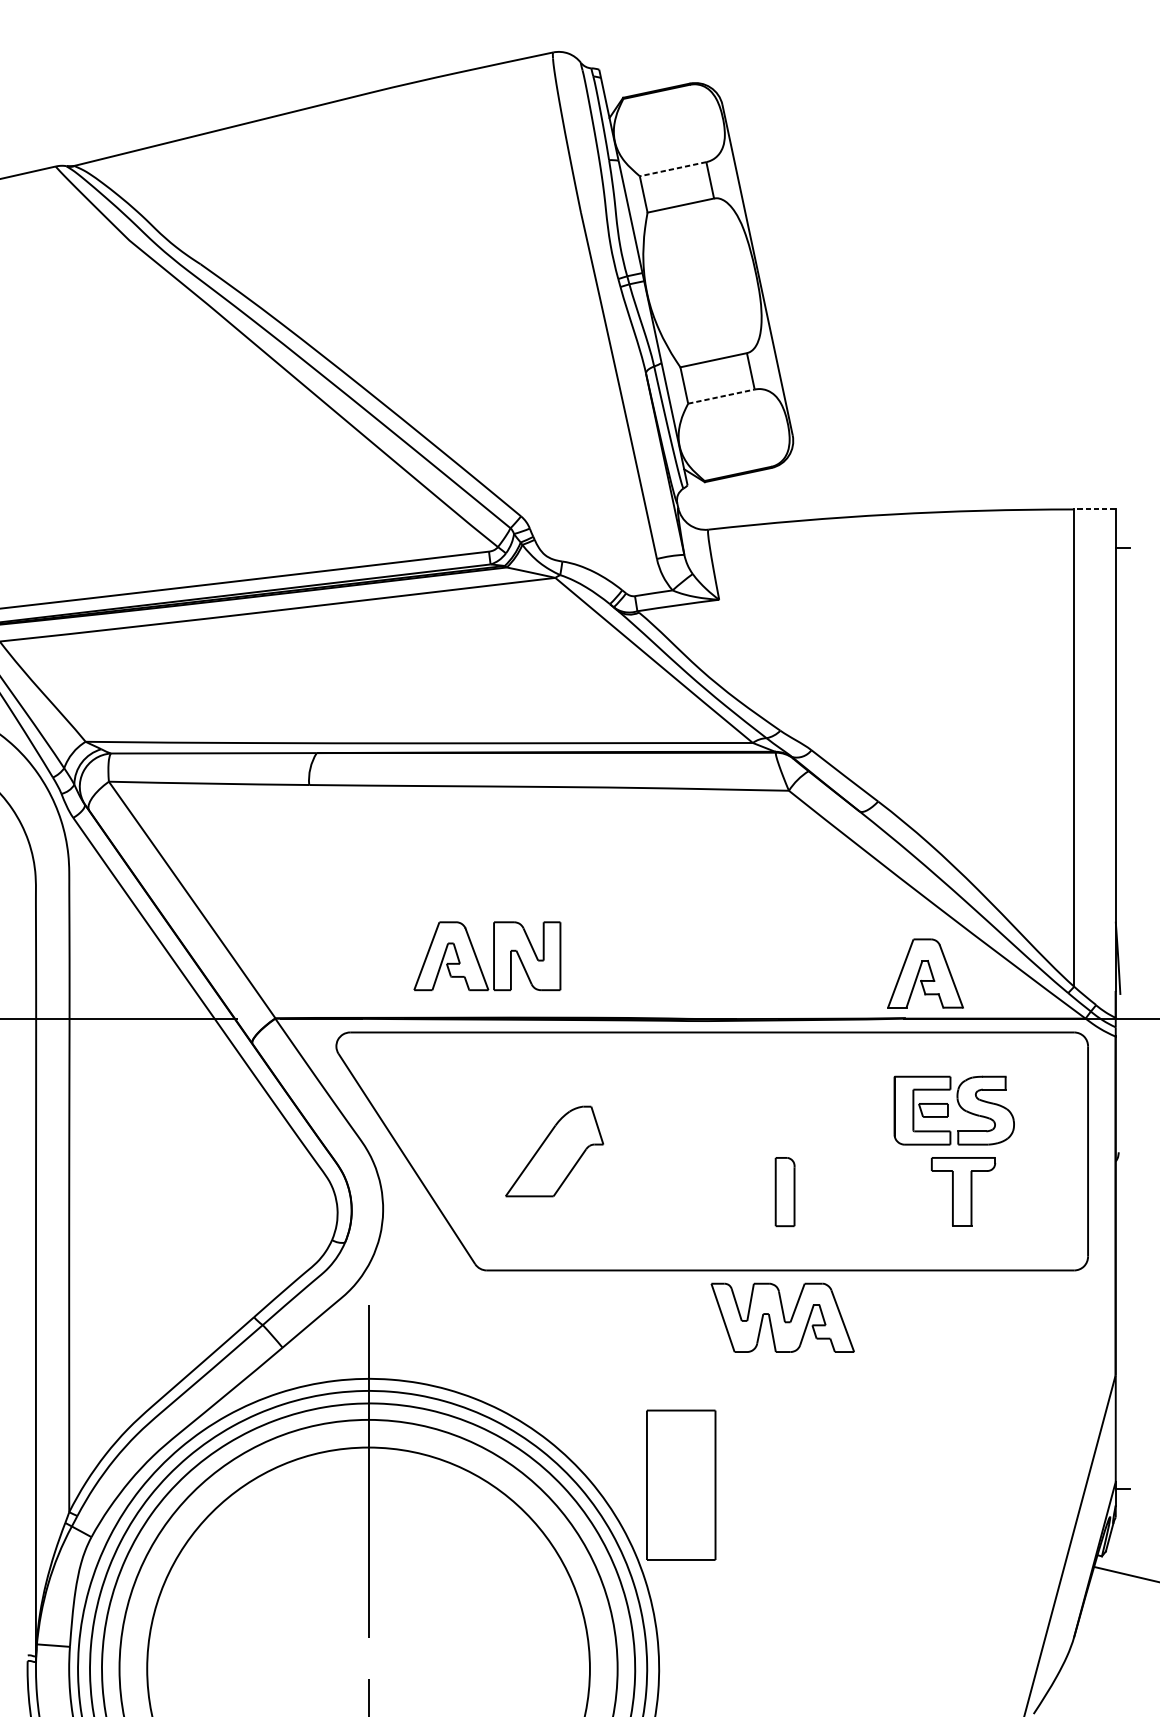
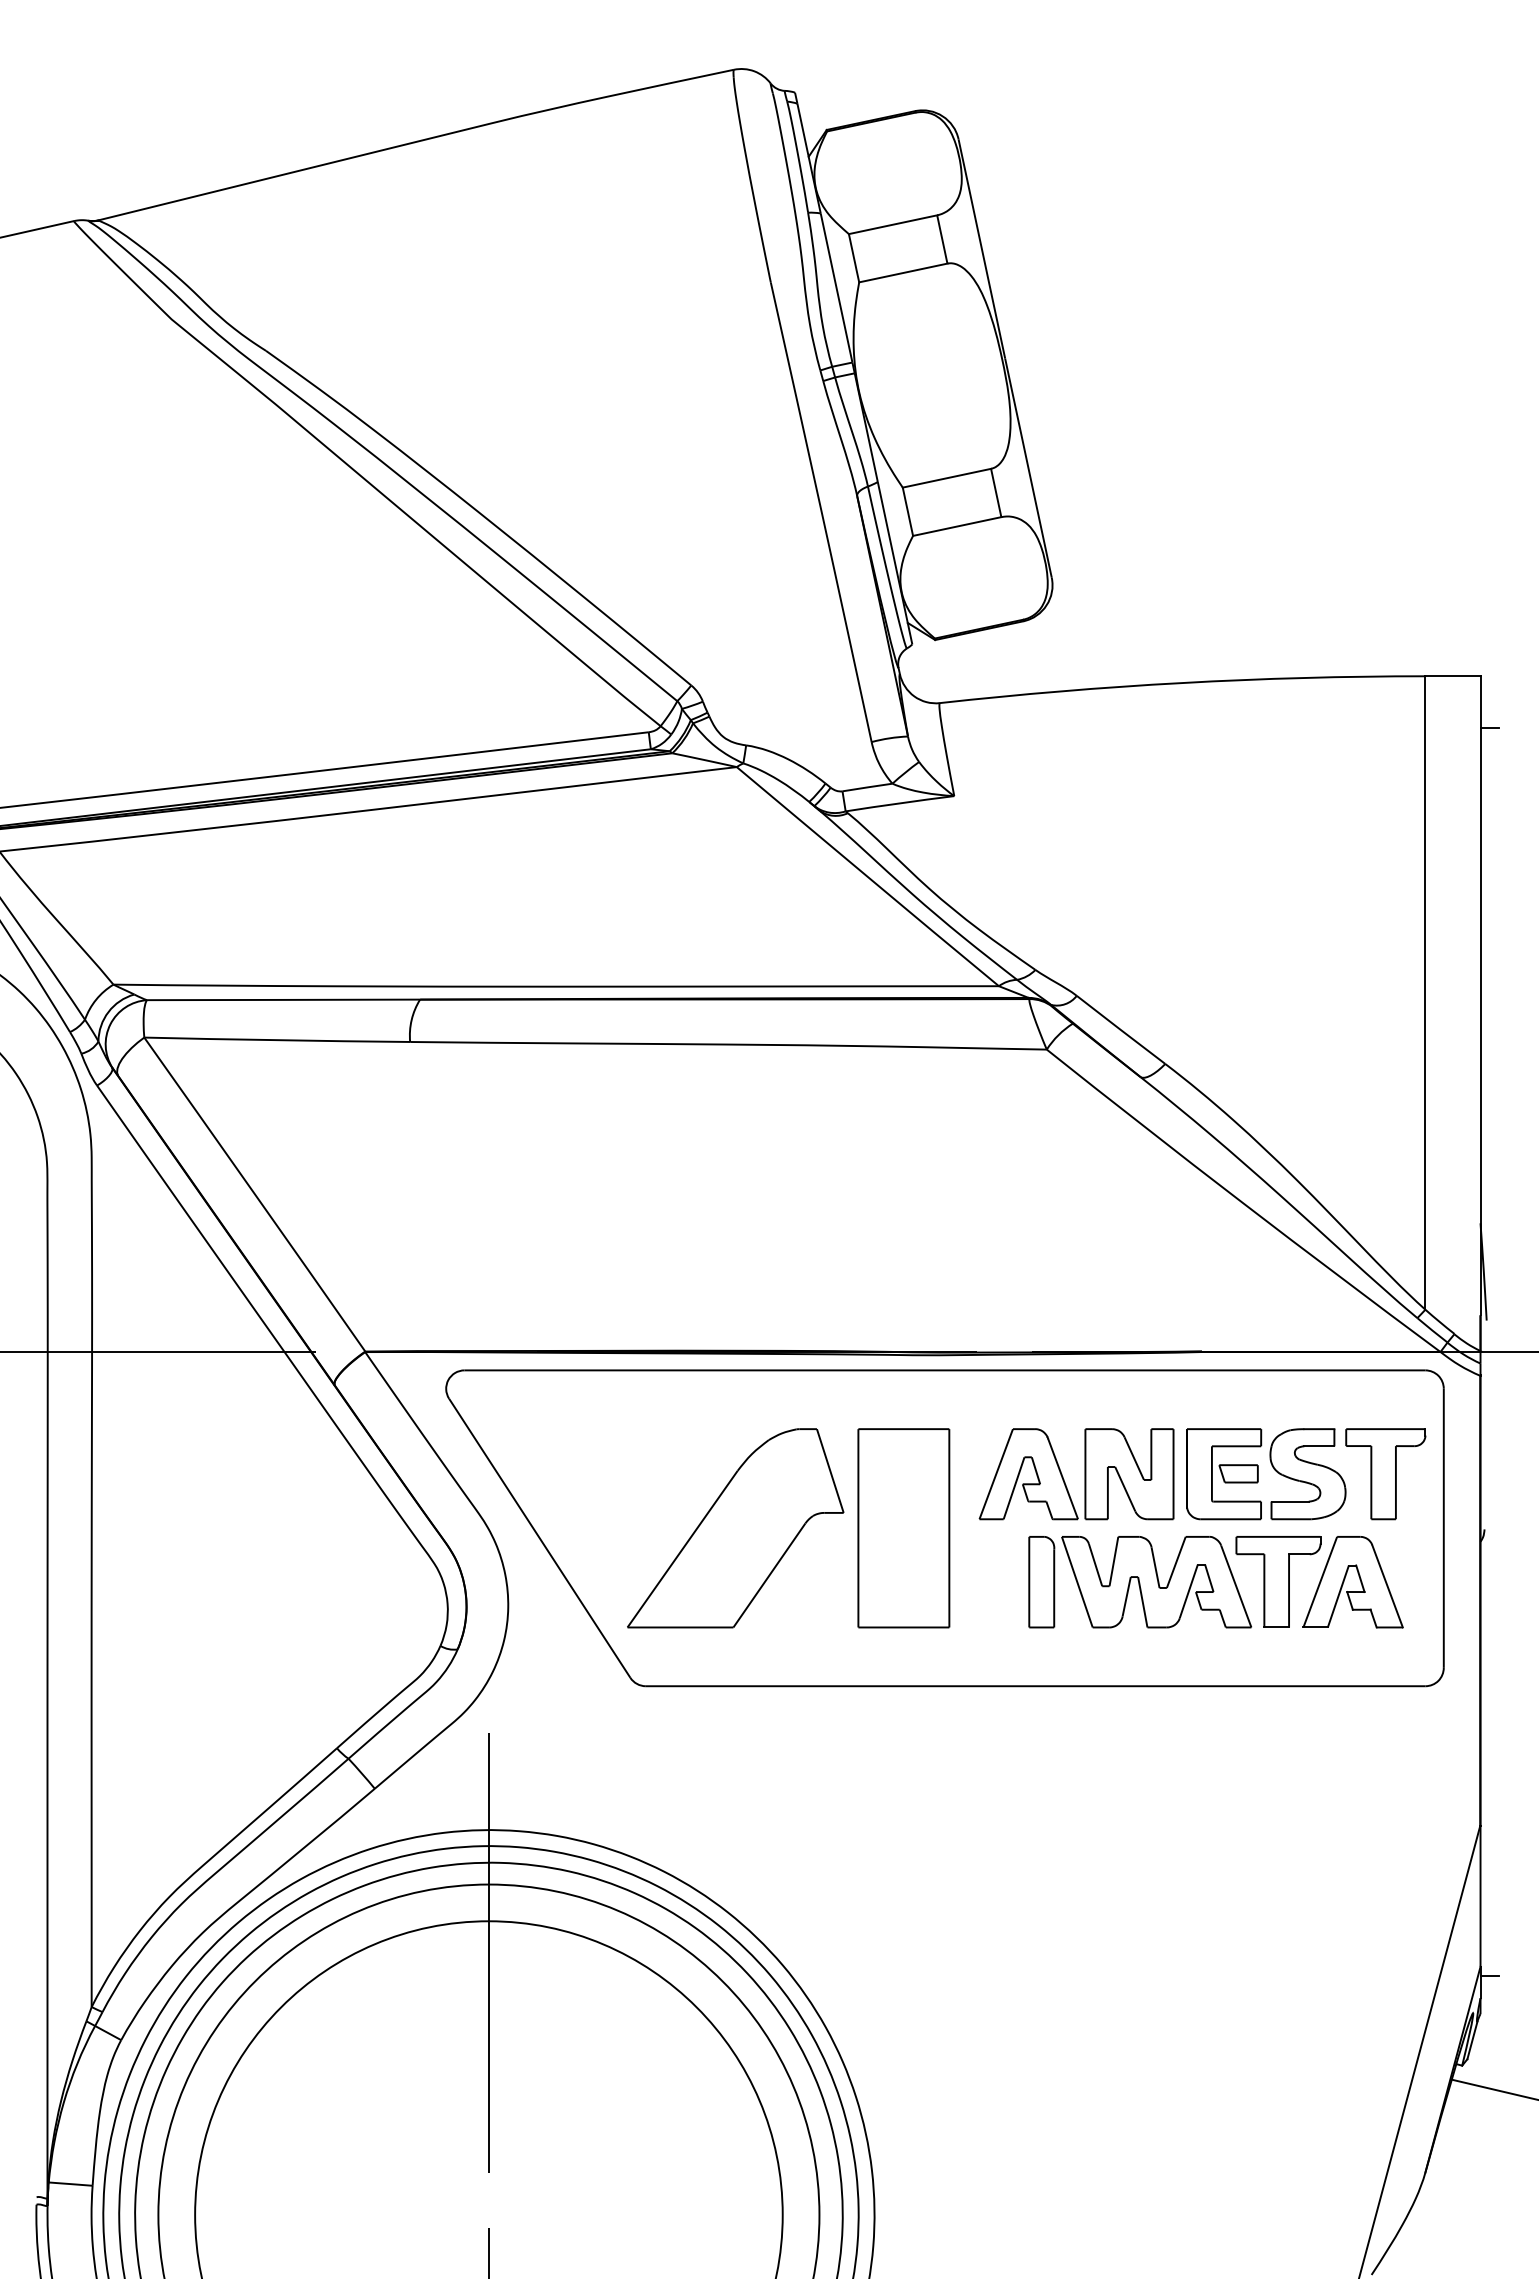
line: (672, 169) -> (892, 224), dashed -> solid
line: (721, 396) -> (957, 526), dashed -> solid
line: (1094, 509) -> (1452, 676), dashed -> solid
part: (493, 956) -> (1084, 1474), moved
part: (919, 971) -> (1345, 1579), moved
part: (1044, 1110) -> (1385, 1474), added
part: (554, 1151) -> (735, 1528), size x1.67
part: (782, 1318) -> (1156, 1582), moved
part: (680, 1485) -> (903, 1528), moved

